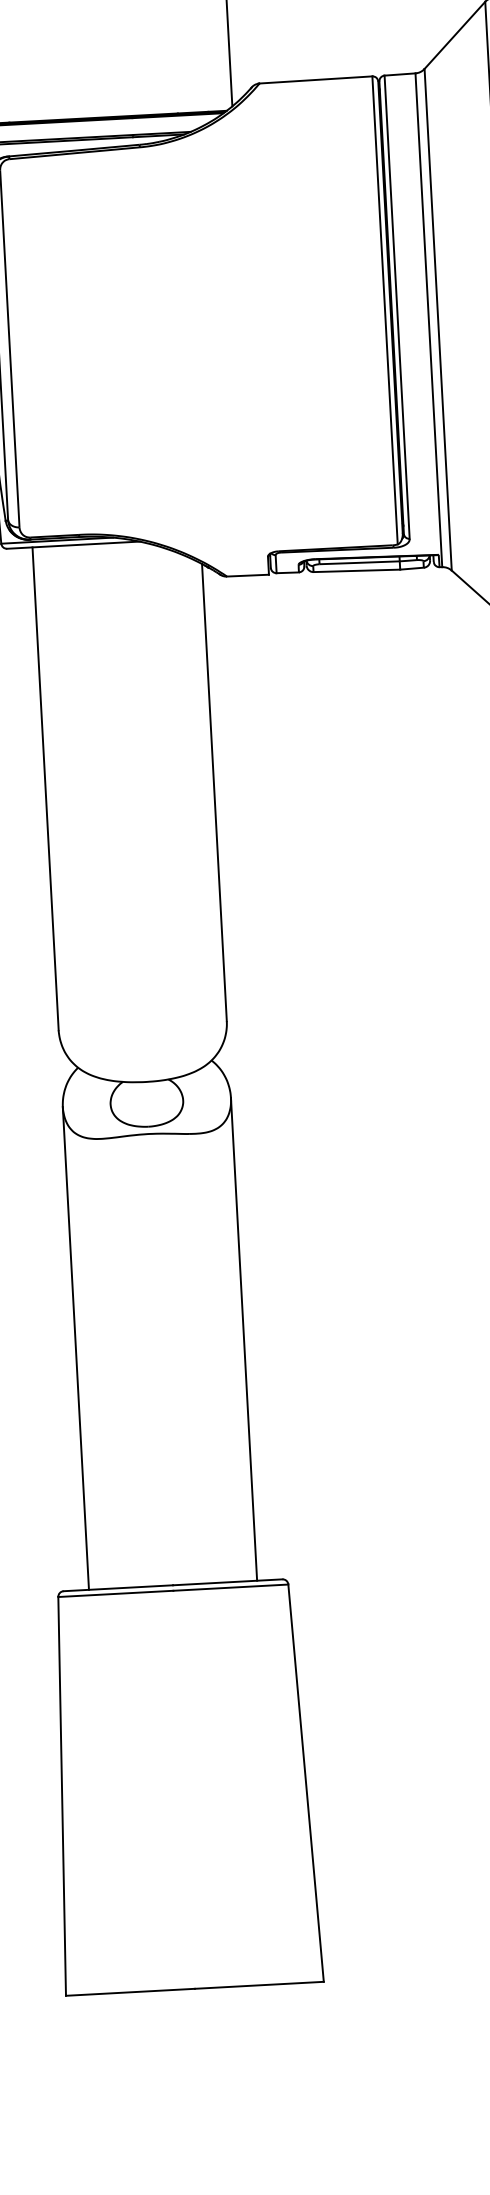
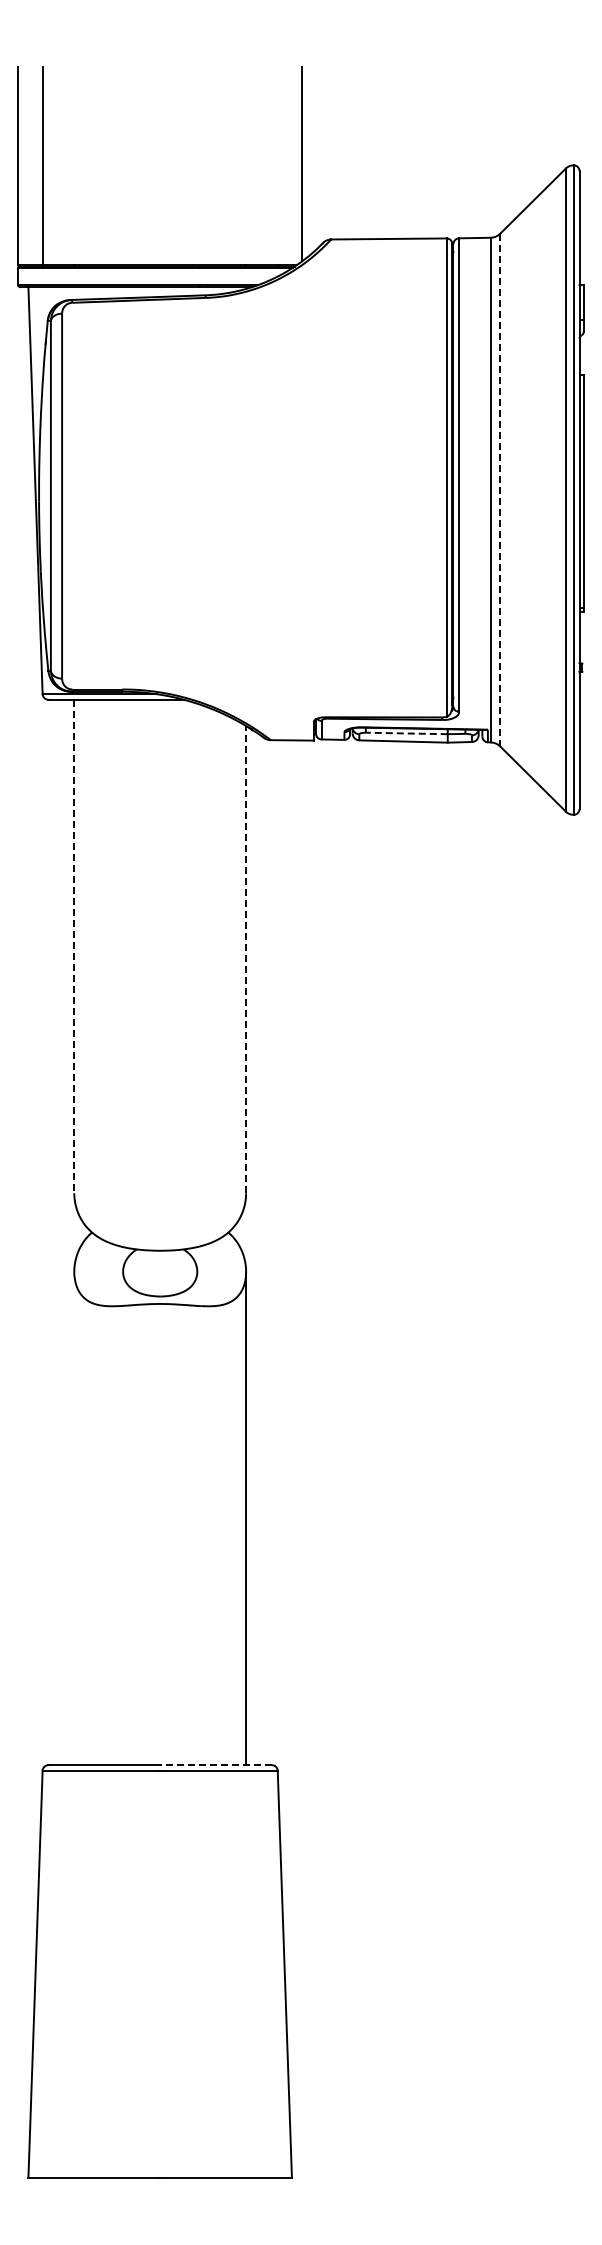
line: (438, 320) -> (500, 490), solid -> dashed
line: (358, 562) -> (405, 733), solid -> dashed
line: (45, 788) -> (74, 946), solid -> dashed
line: (214, 792) -> (246, 959), solid -> dashed
line: (76, 1348) -> (74, 1518), removed
line: (228, 1582) -> (216, 1765), solid -> dashed

